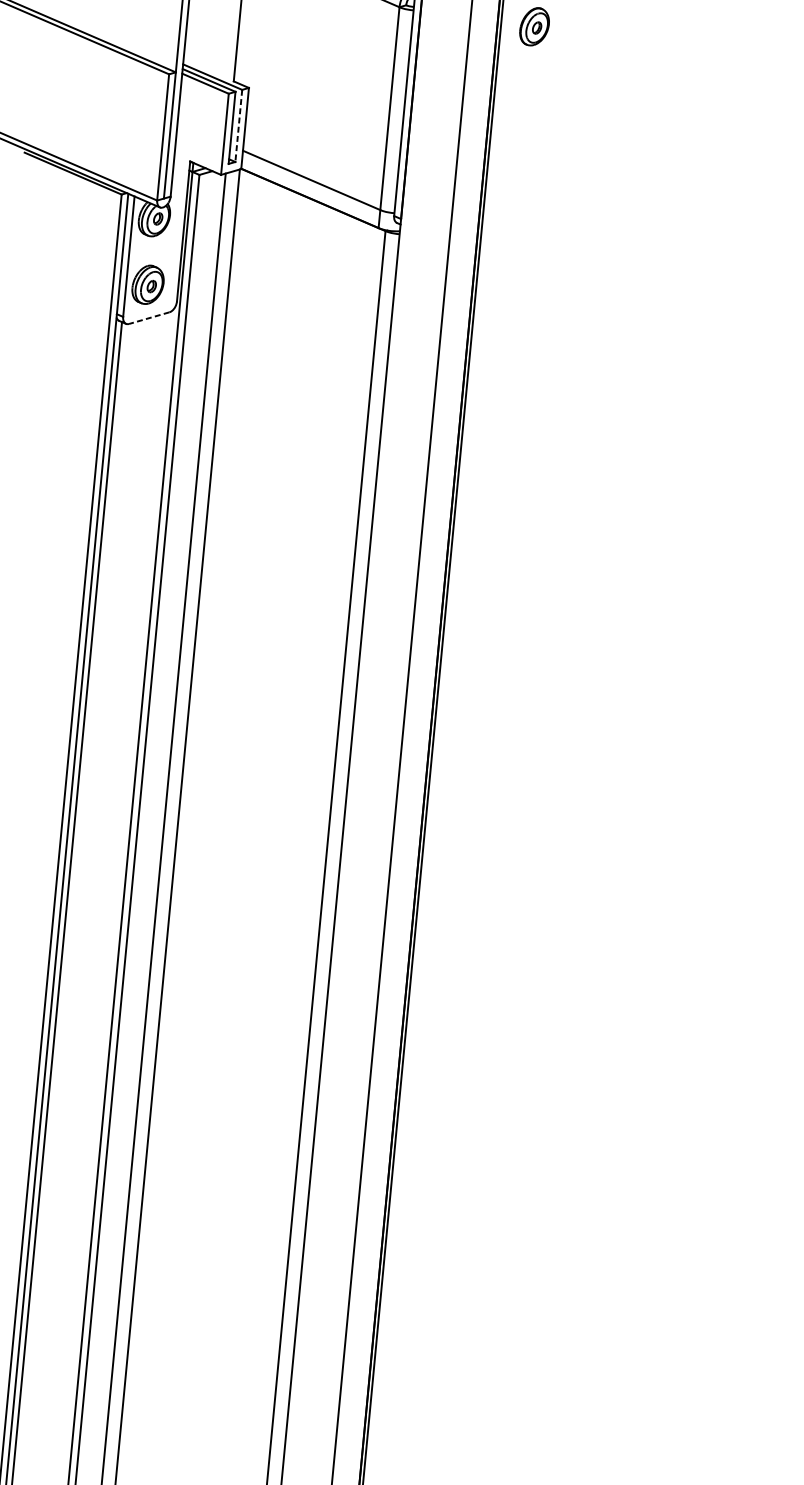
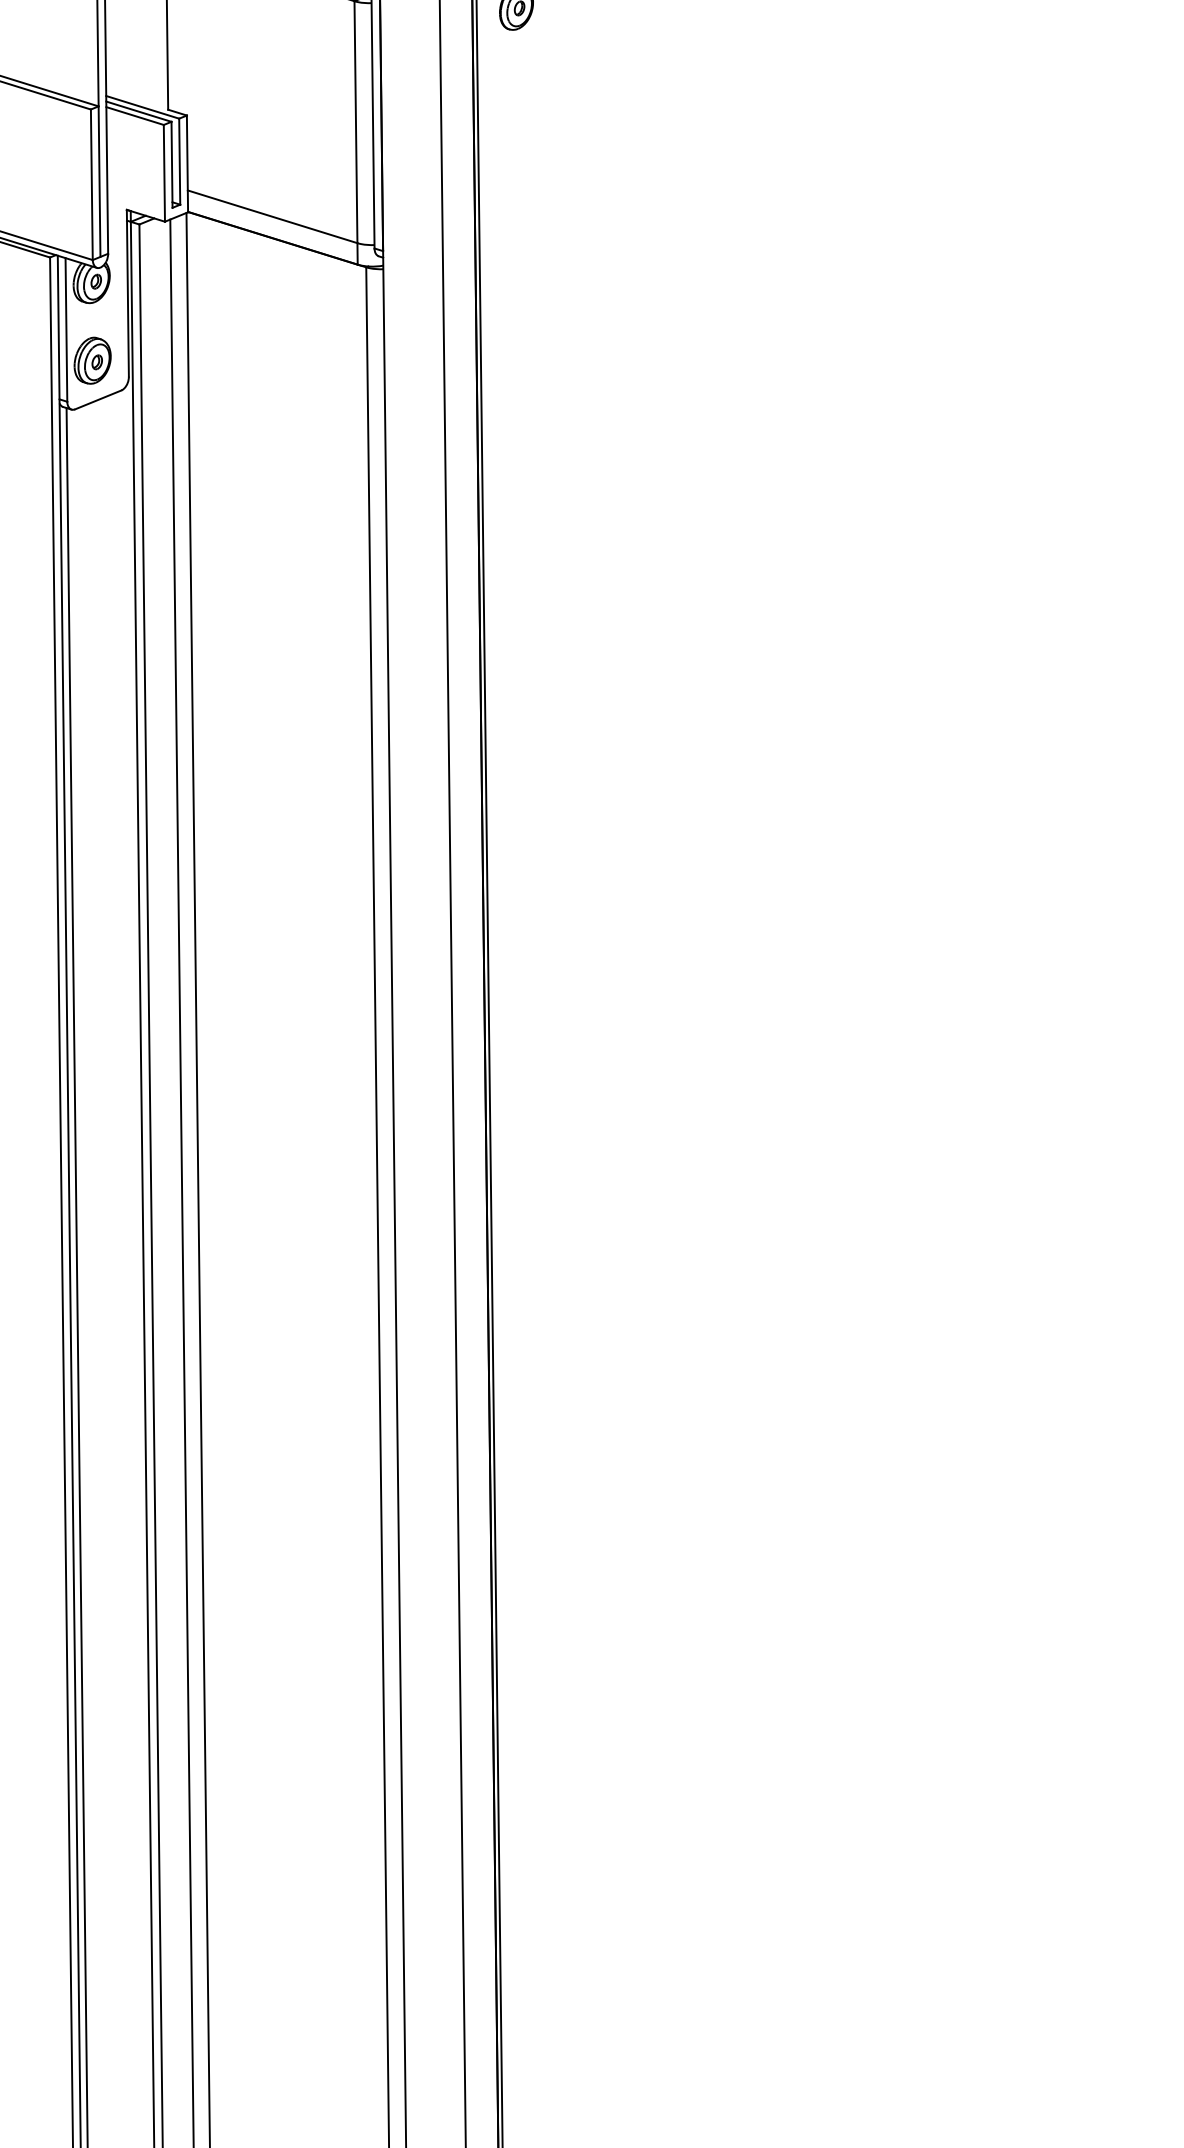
line: (238, 126) -> (179, 162), dashed -> solid
line: (149, 317) -> (98, 399), dashed -> solid

